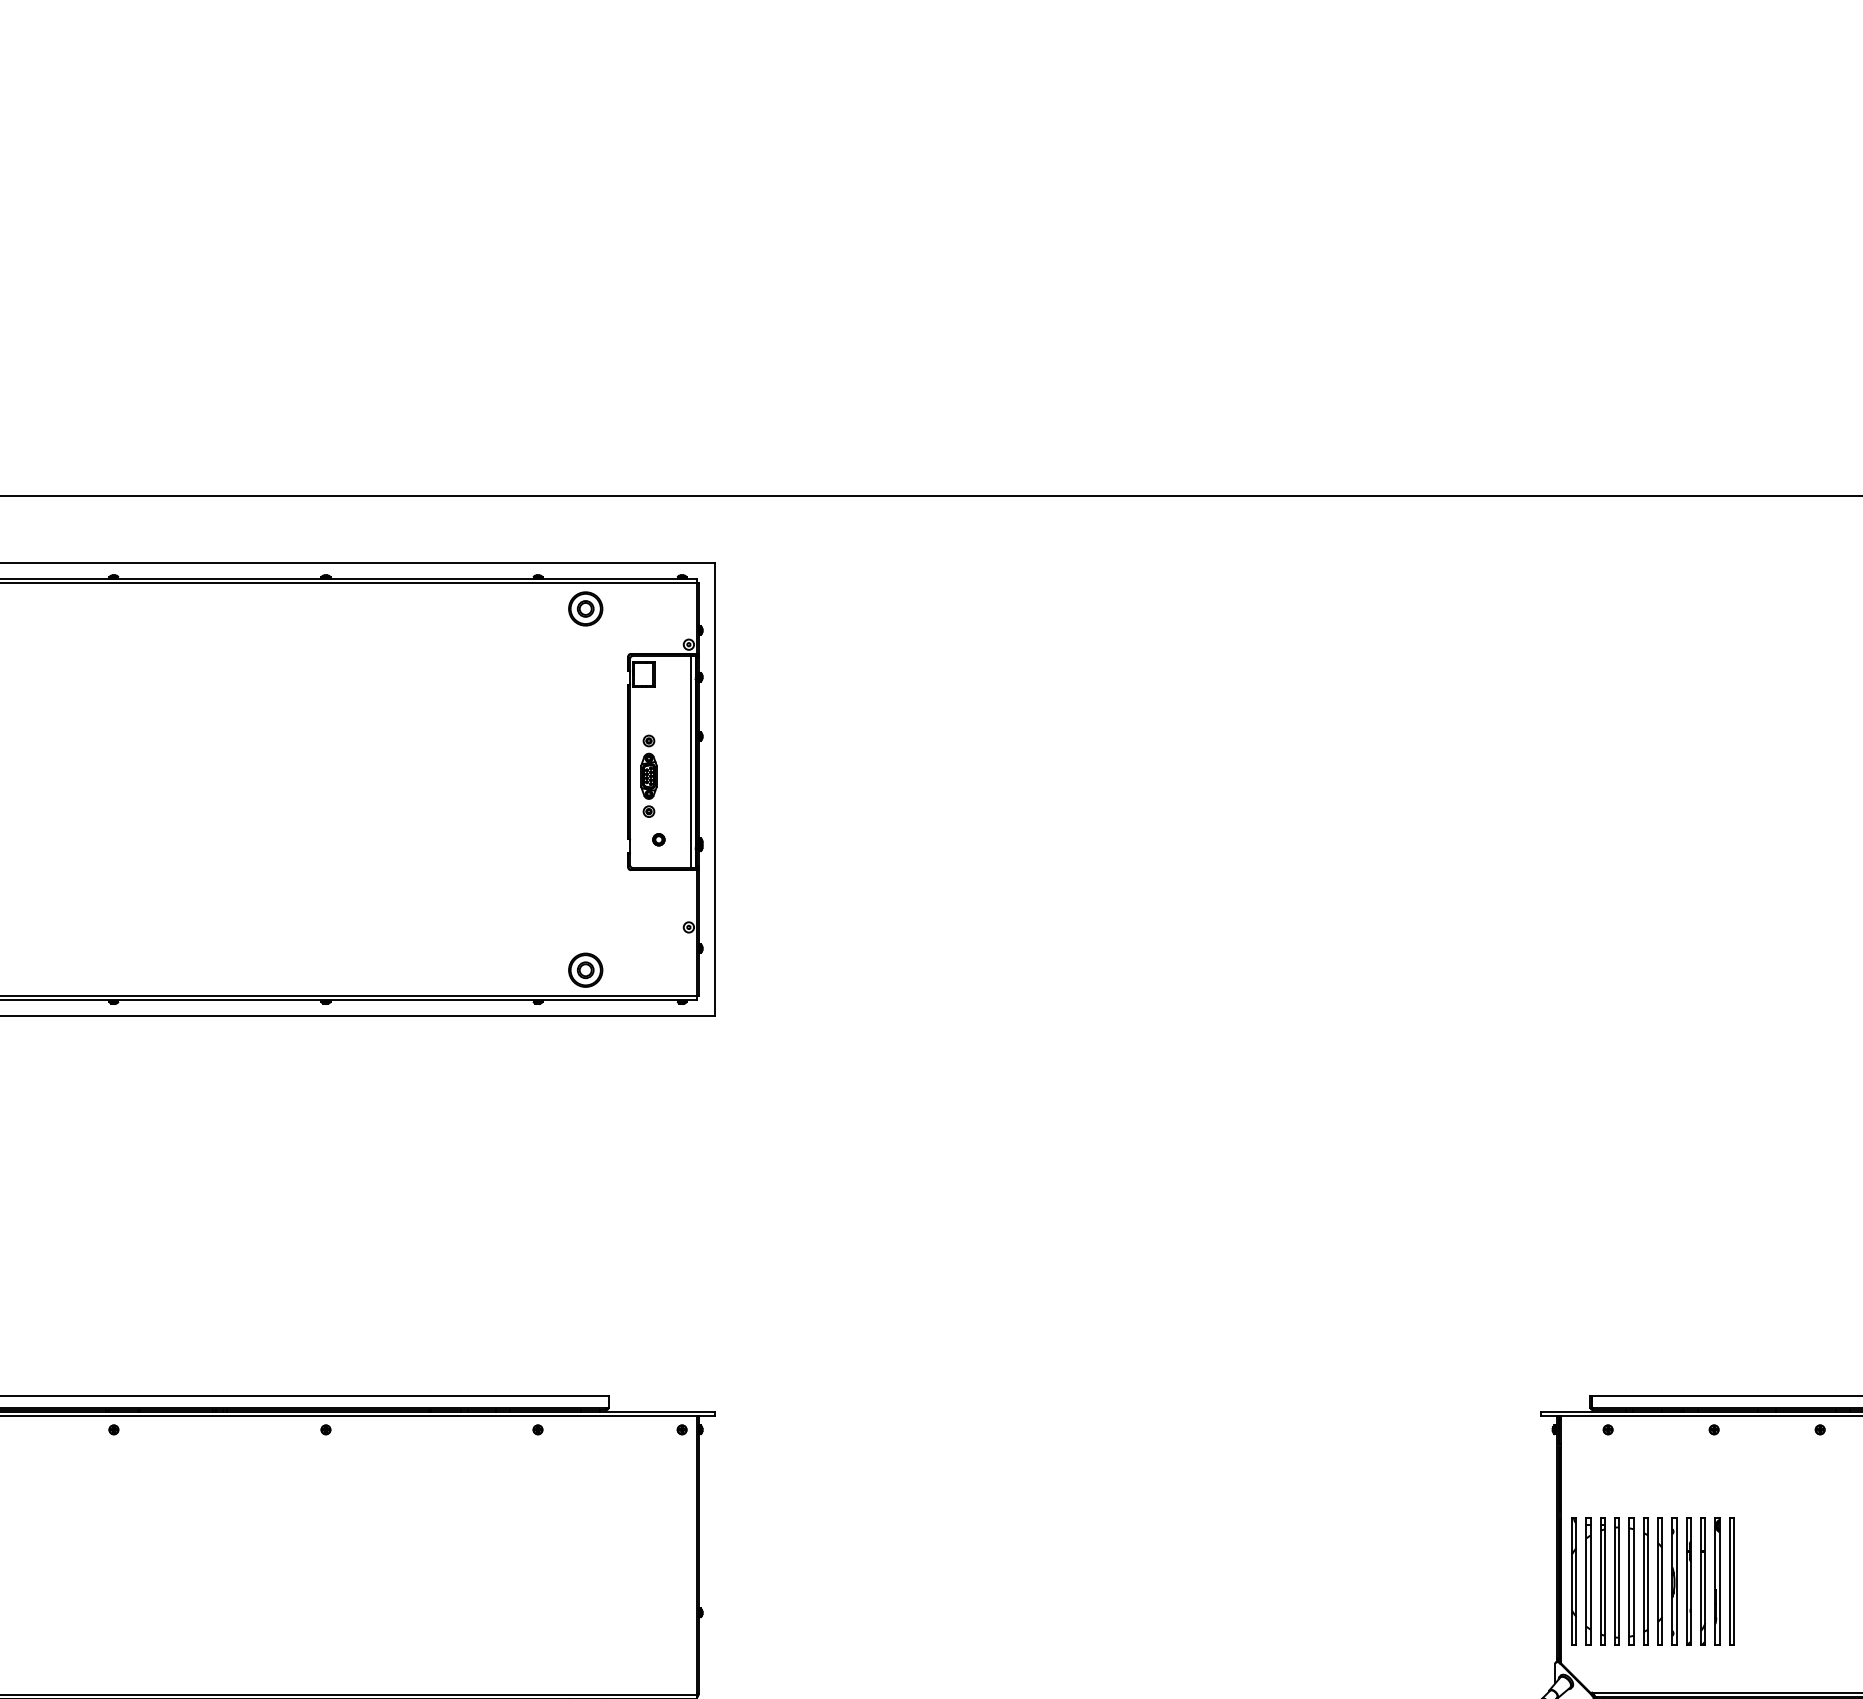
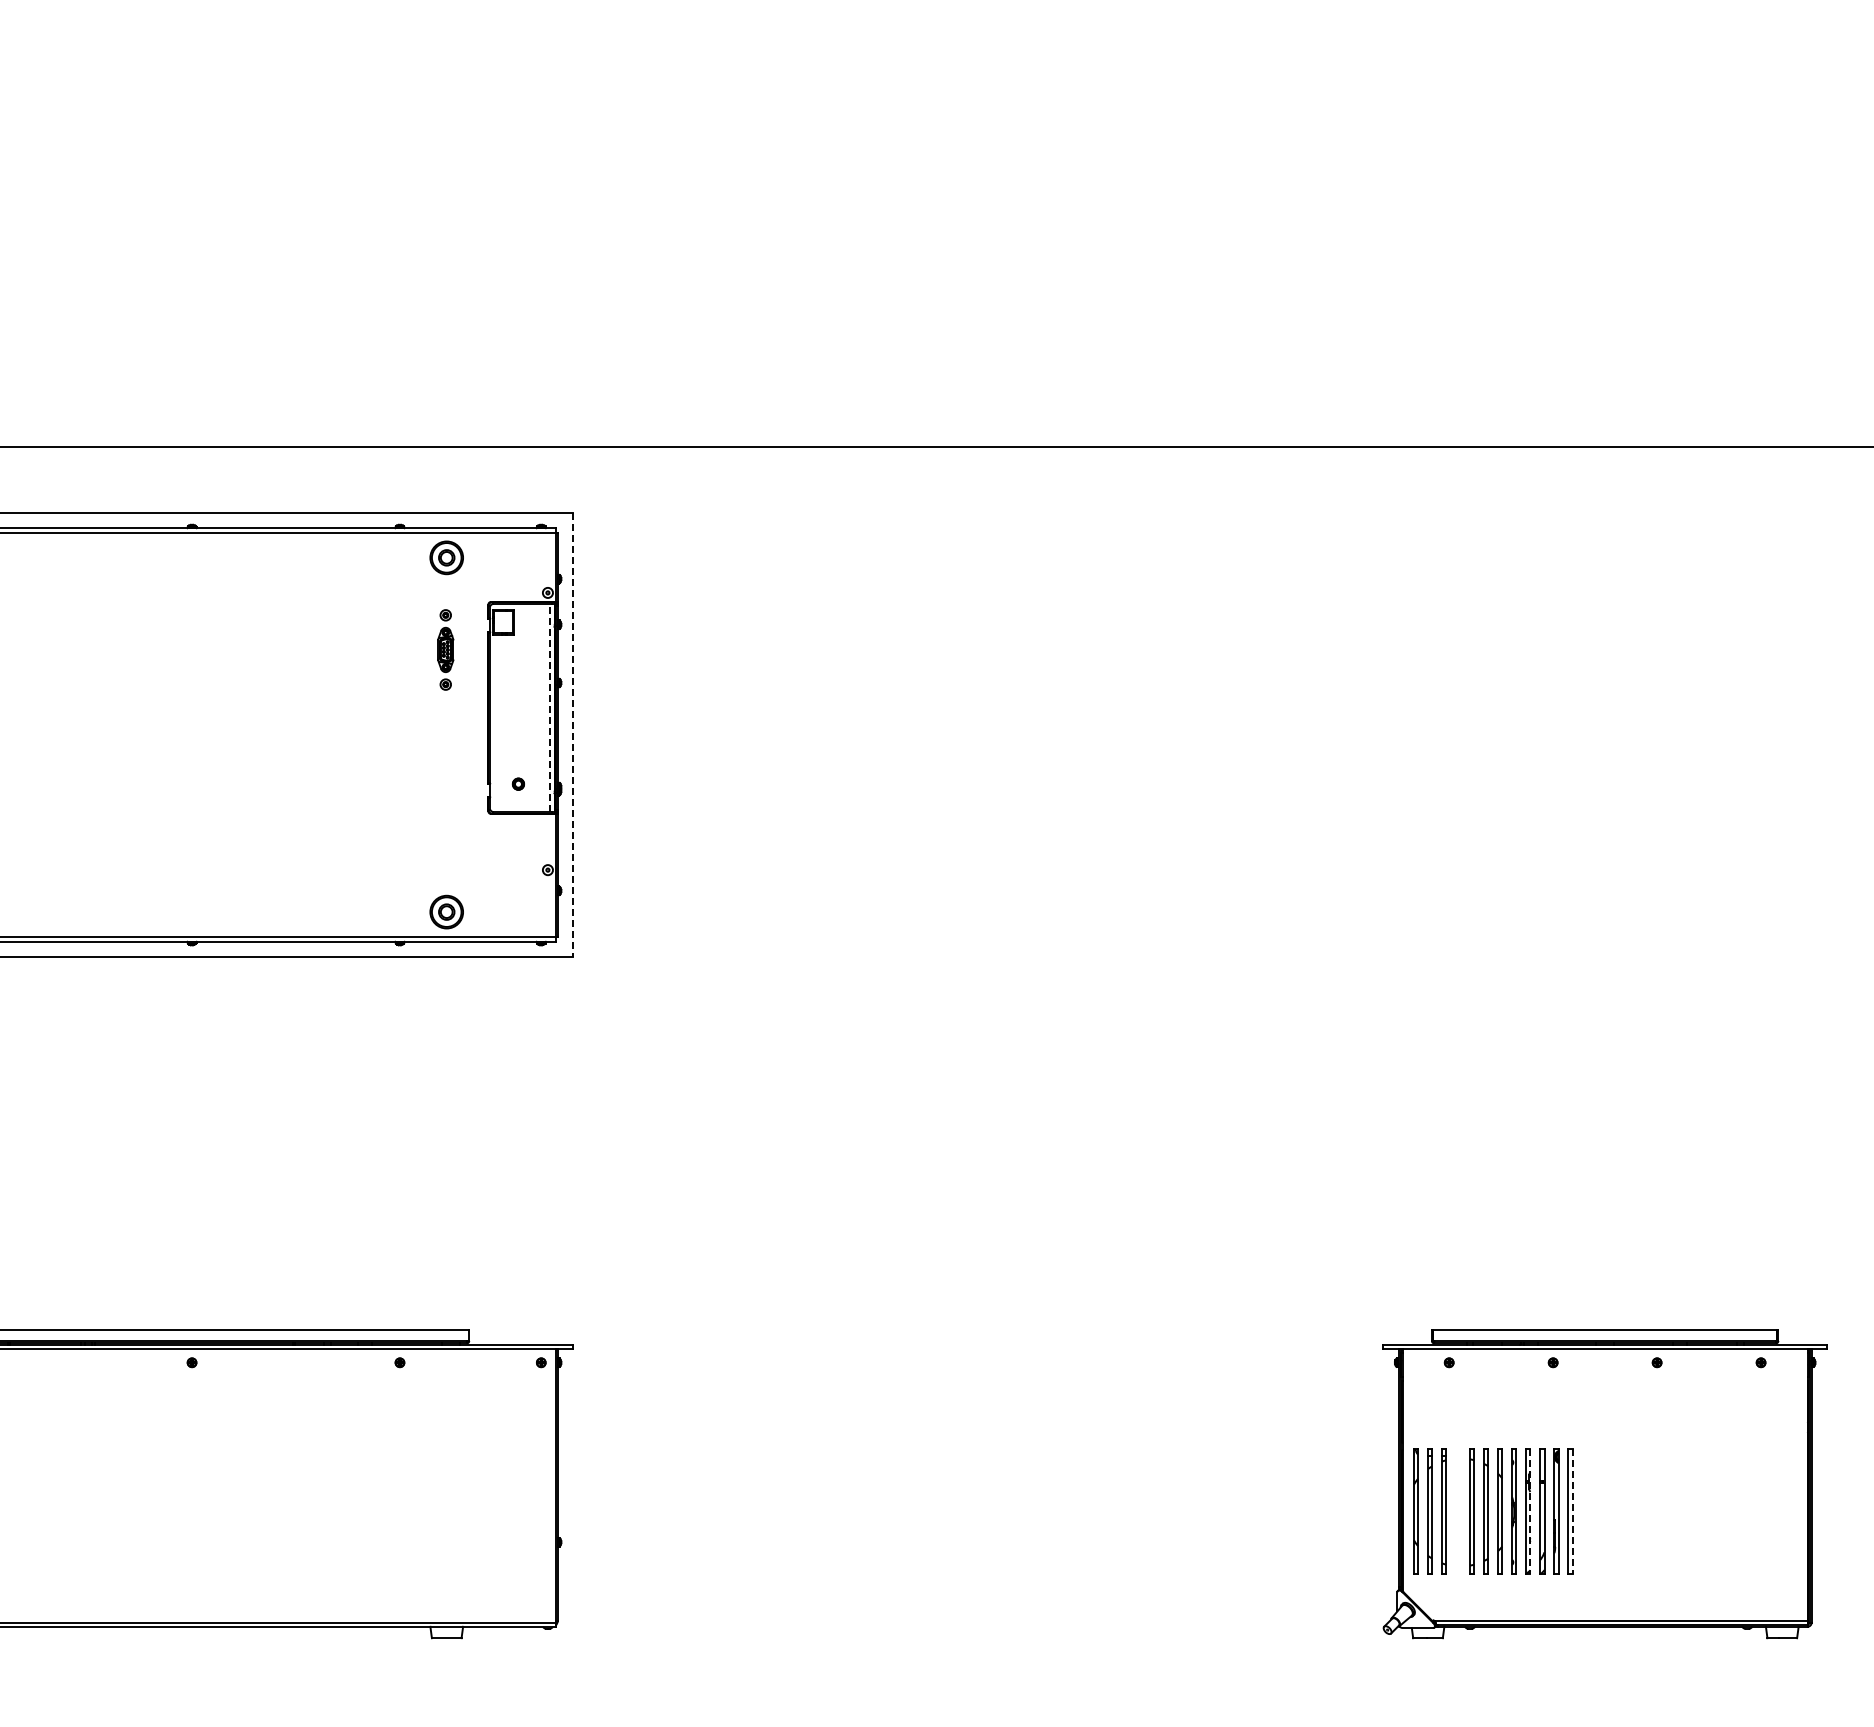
line: (691, 761) -> (550, 707), solid -> dashed
part: (648, 775) -> (445, 649), moved
line: (714, 790) -> (573, 735), solid -> dashed
part: (1616, 1581) -> (1457, 1511), removed
line: (1691, 1582) -> (1530, 1512), solid -> dashed
line: (1733, 1582) -> (1572, 1512), solid -> dashed

